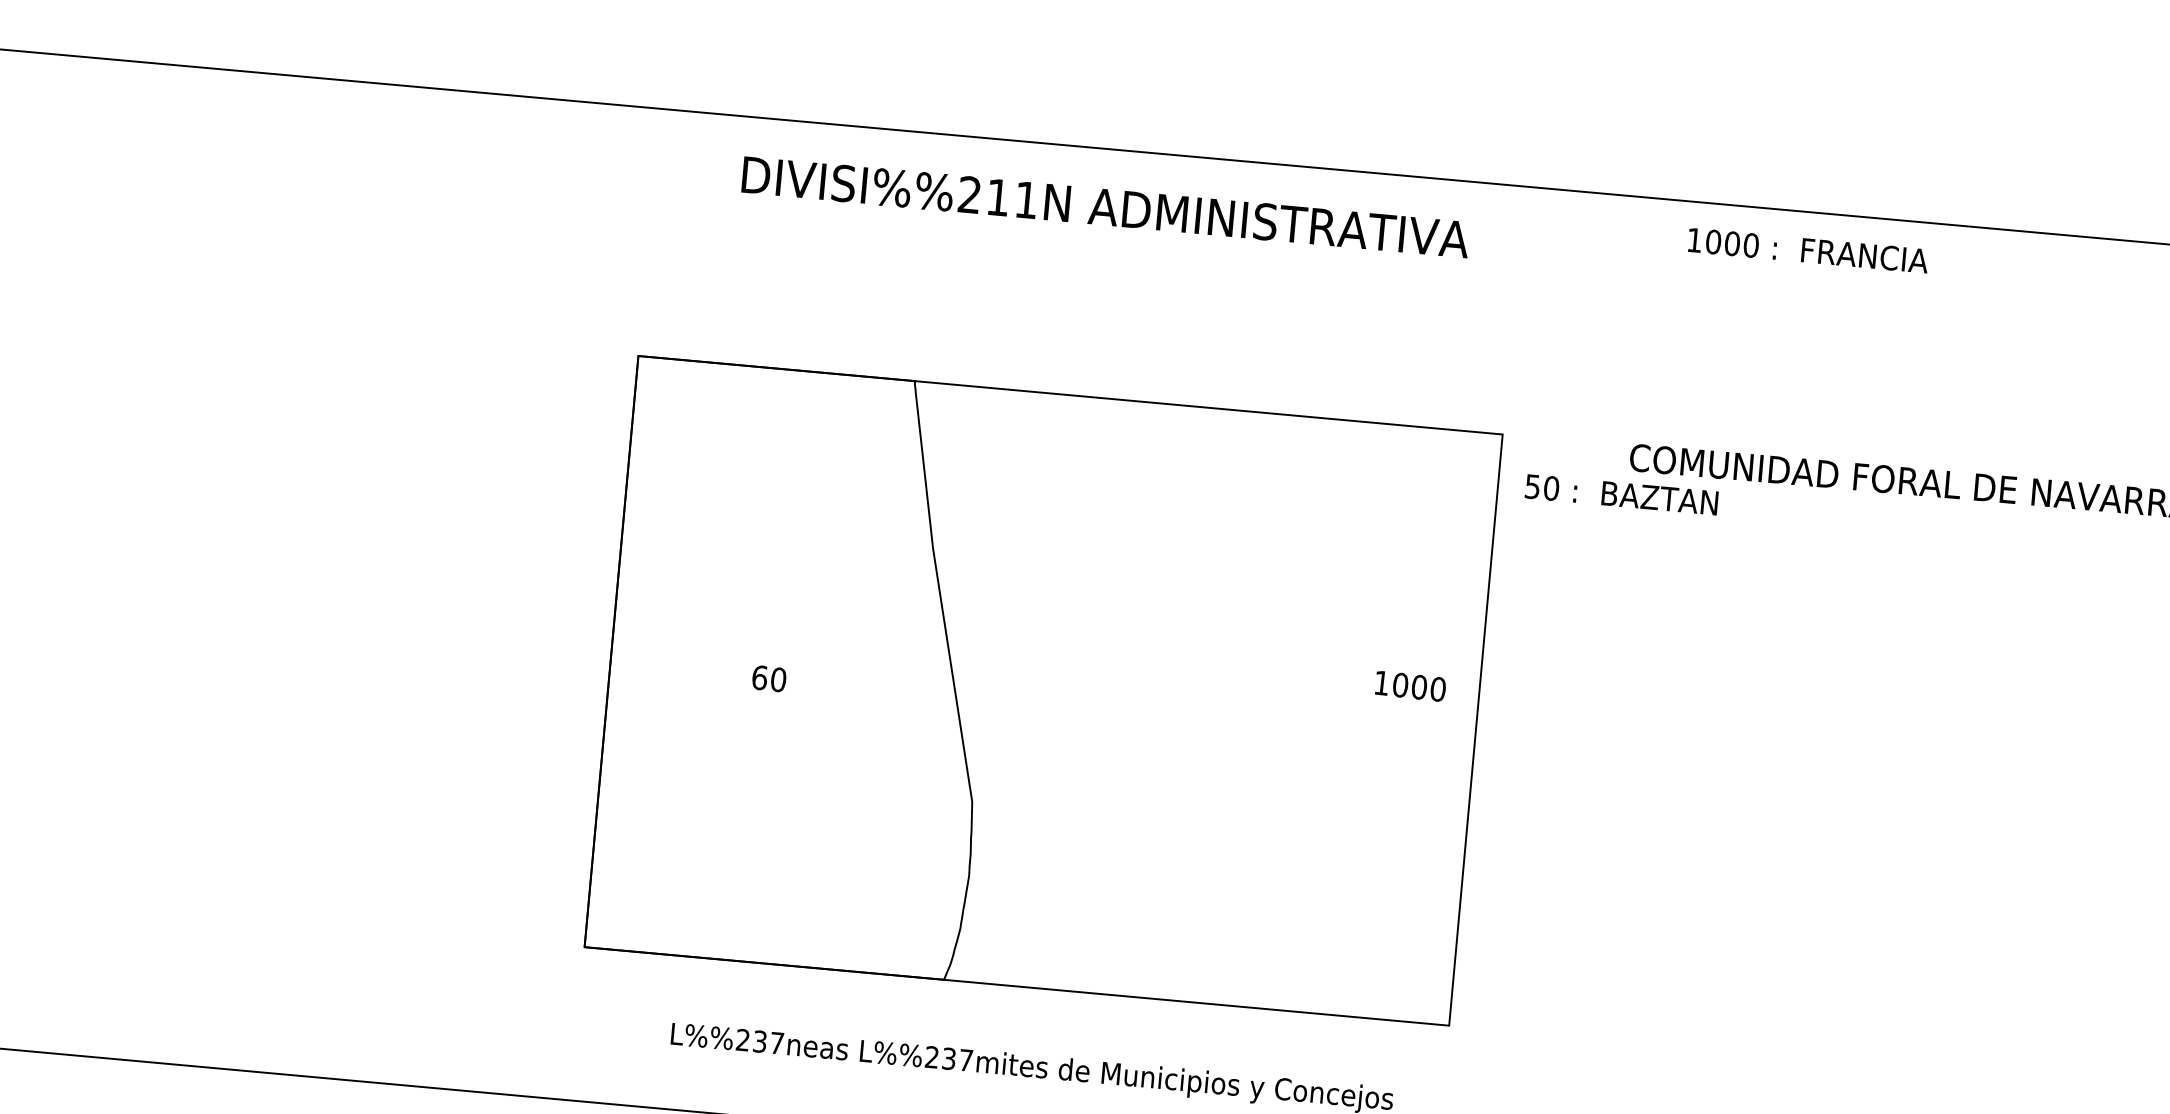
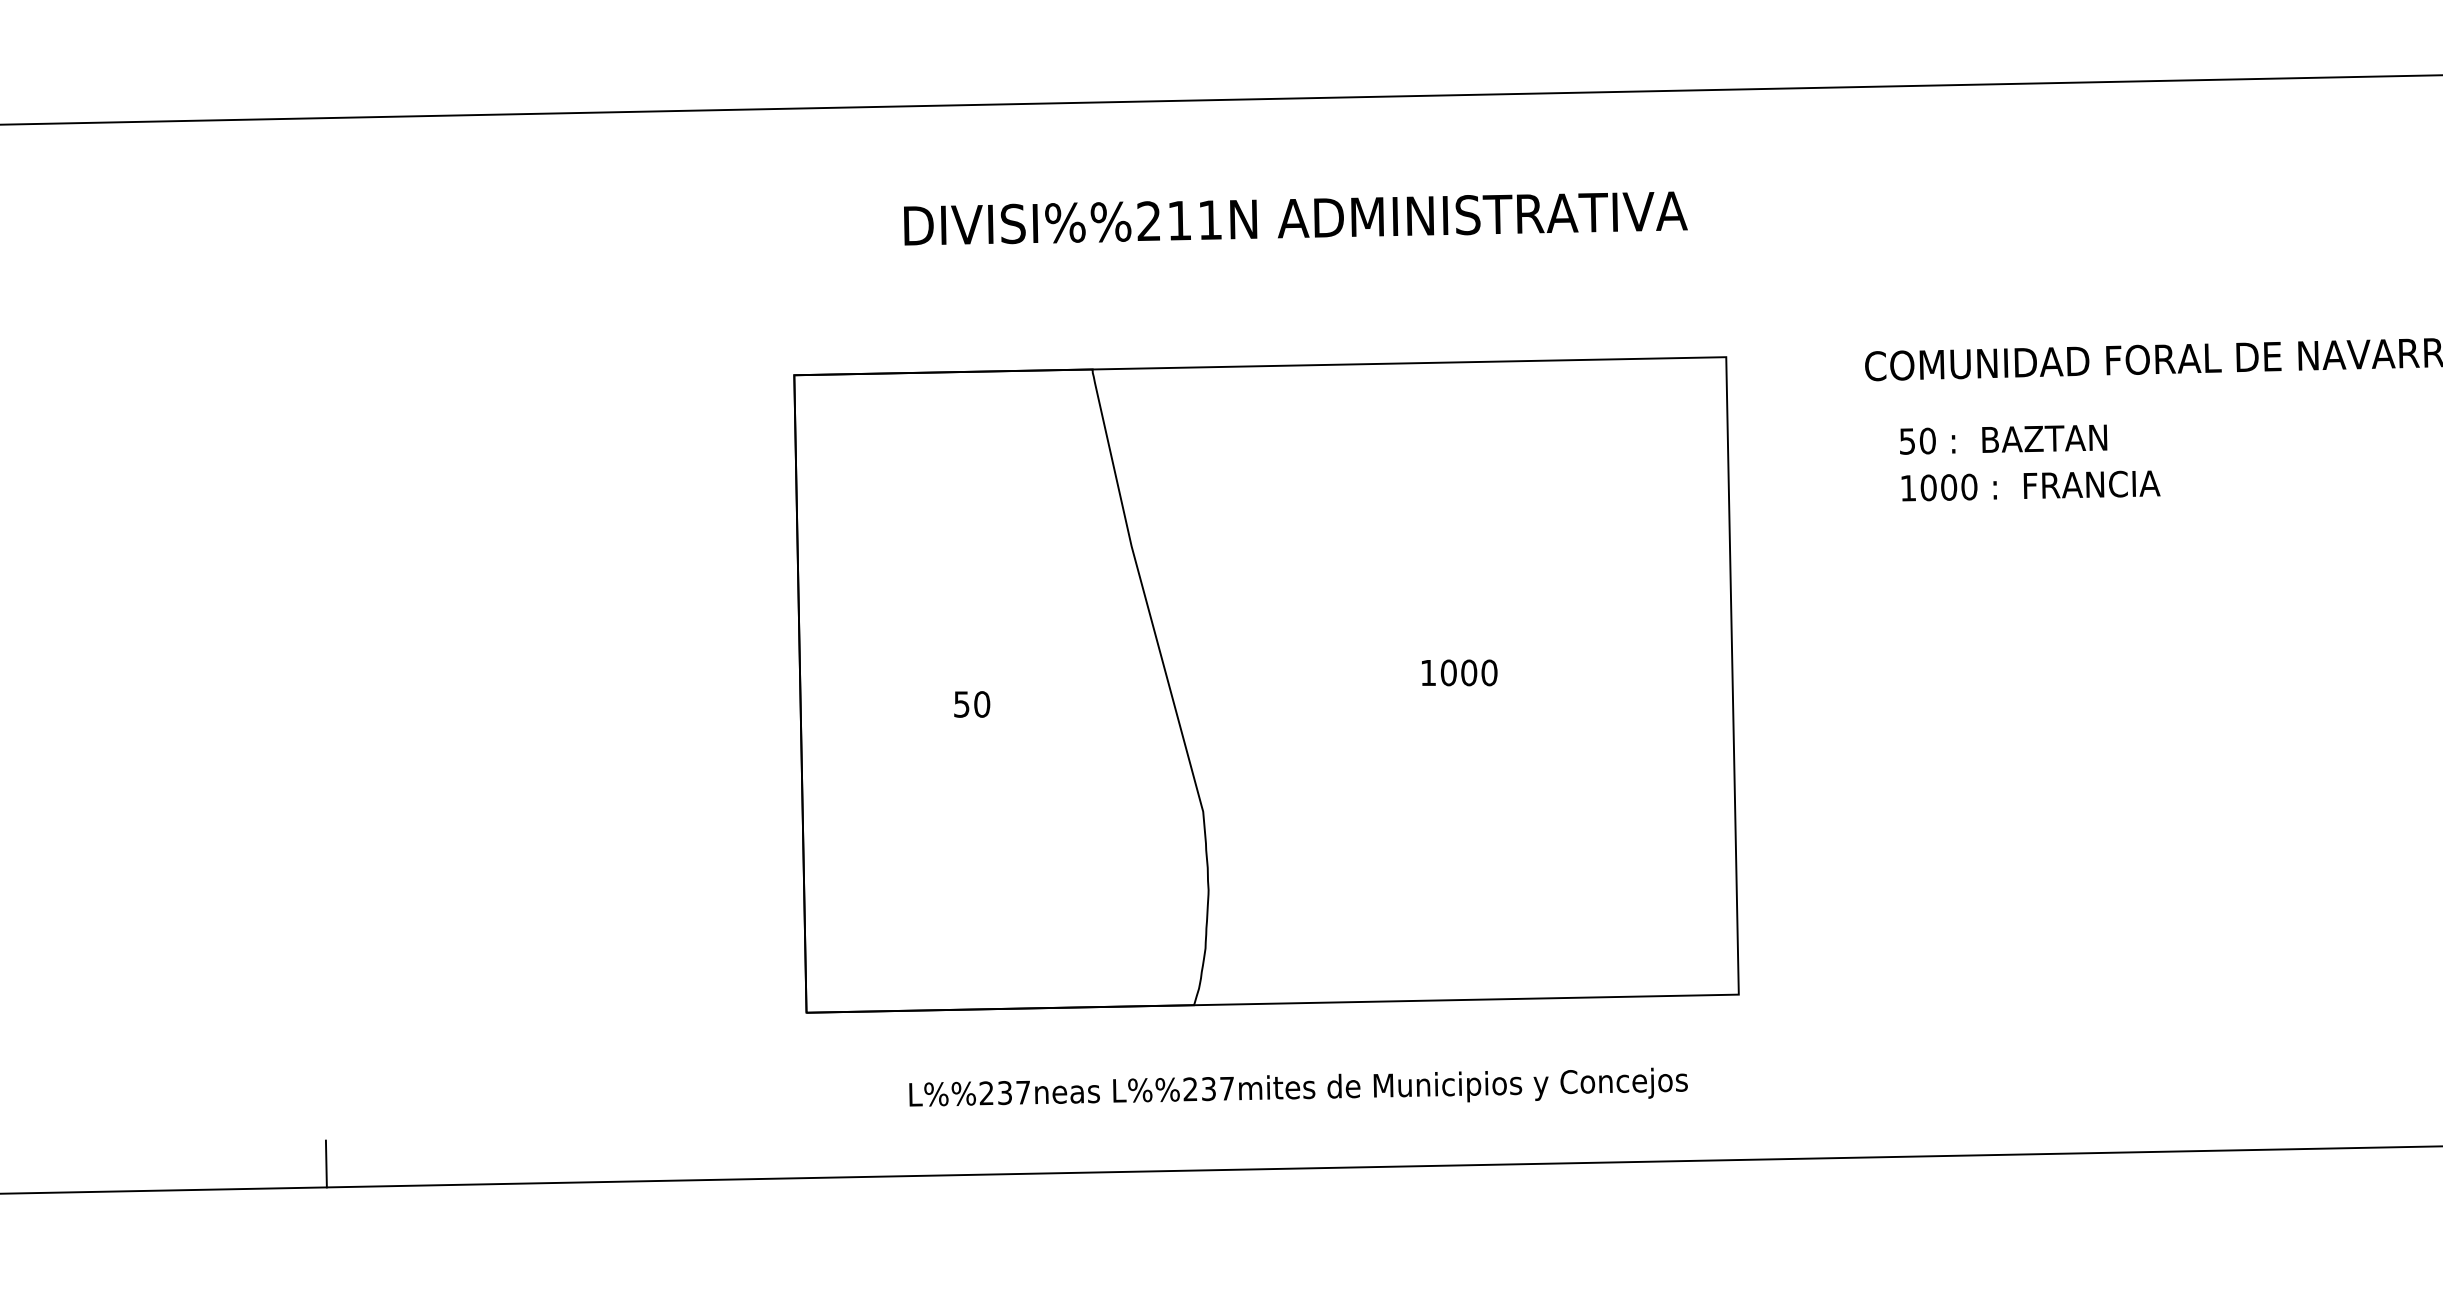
text: (1105, 207) -> (1295, 218), moved
text: (1807, 250) -> (2030, 485), moved
text: (1621, 494) -> (2003, 439), moved
text: (759, 677) -> (961, 704), 60 -> 50
text: (1410, 685) -> (1459, 672), moved
line: (124, 1037) -> (325, 1163), added

